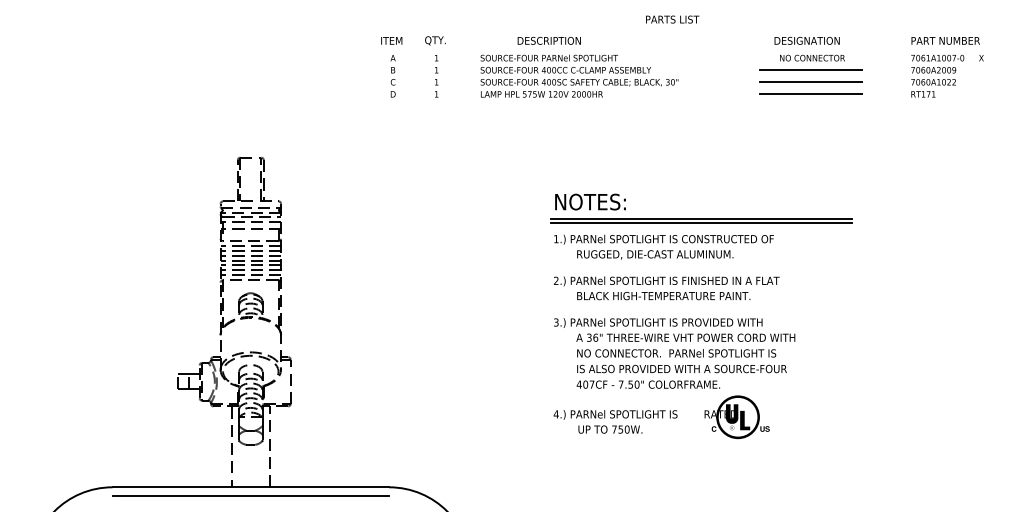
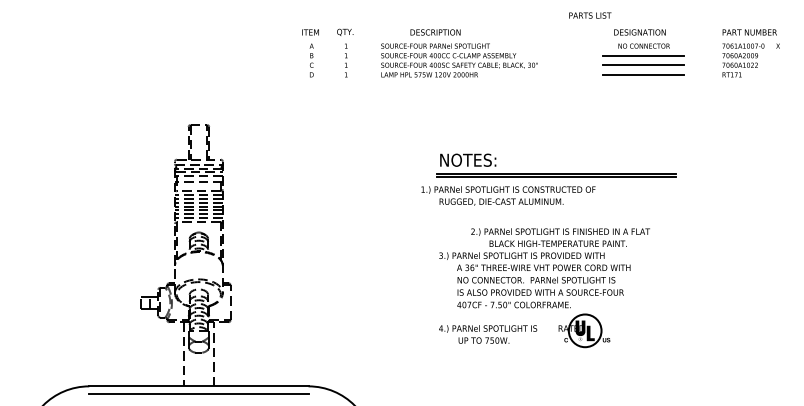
text: (672, 19) -> (590, 15), moved
text: (664, 246) -> (508, 195), moved
text: (666, 288) -> (560, 237), moved

